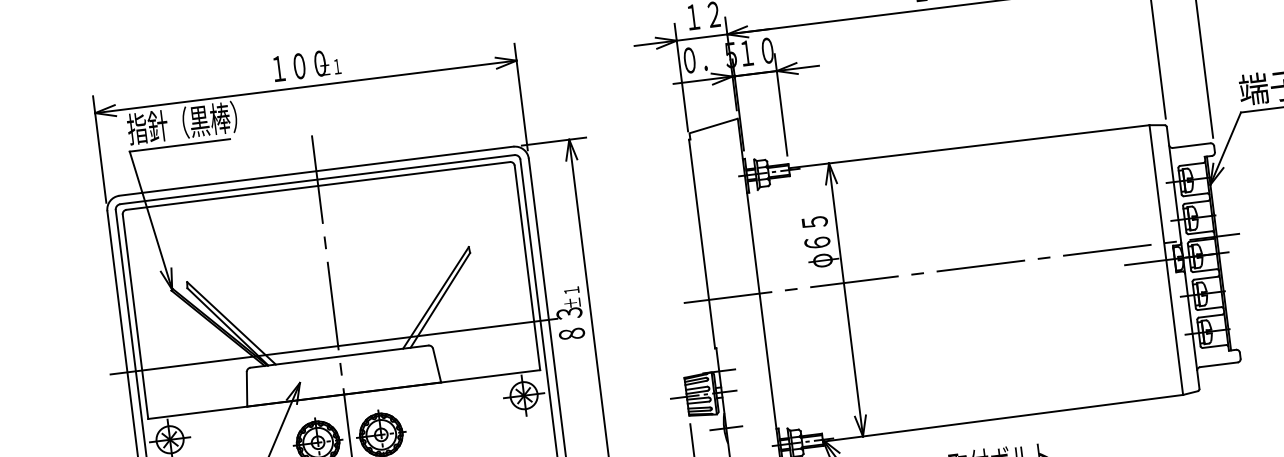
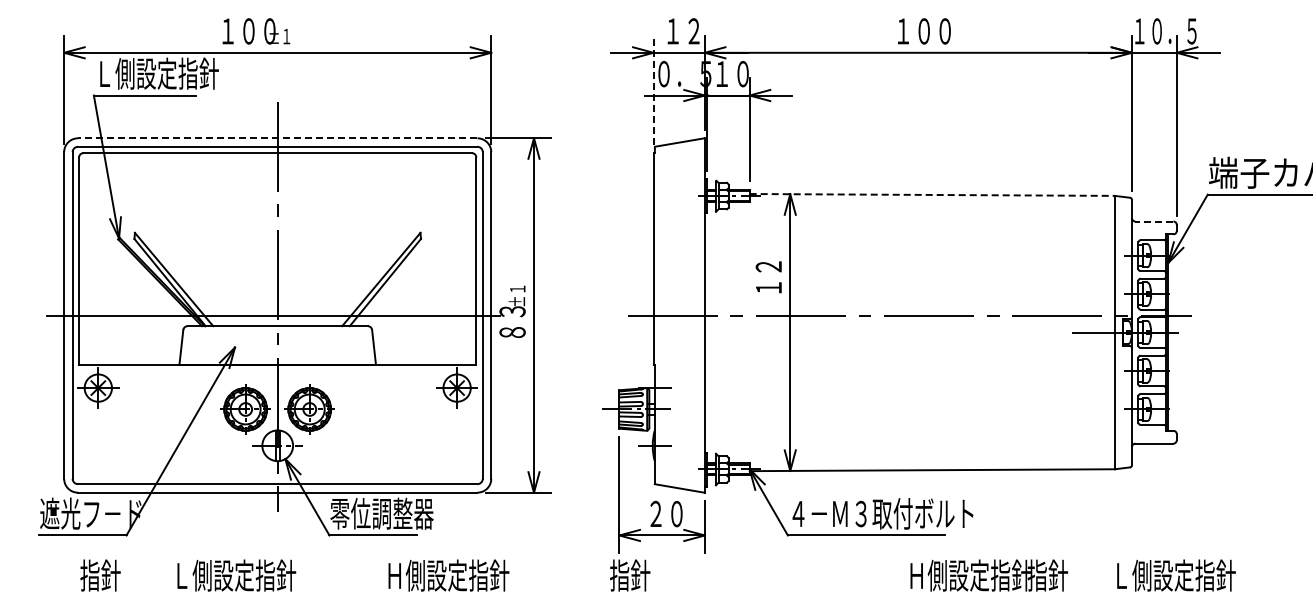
text: (307, 65) -> (256, 31), moved
line: (681, 76) -> (653, 89), solid -> dashed
text: (188, 122) -> (156, 73), 指針（黒棒） -> Ｌ側設定指針
line: (1190, 145) -> (1153, 221), solid -> dashed
line: (969, 146) -> (932, 194), solid -> dashed
line: (316, 171) -> (277, 138), solid -> dashed
text: (819, 242) -> (771, 271), φ６５ -> １２

